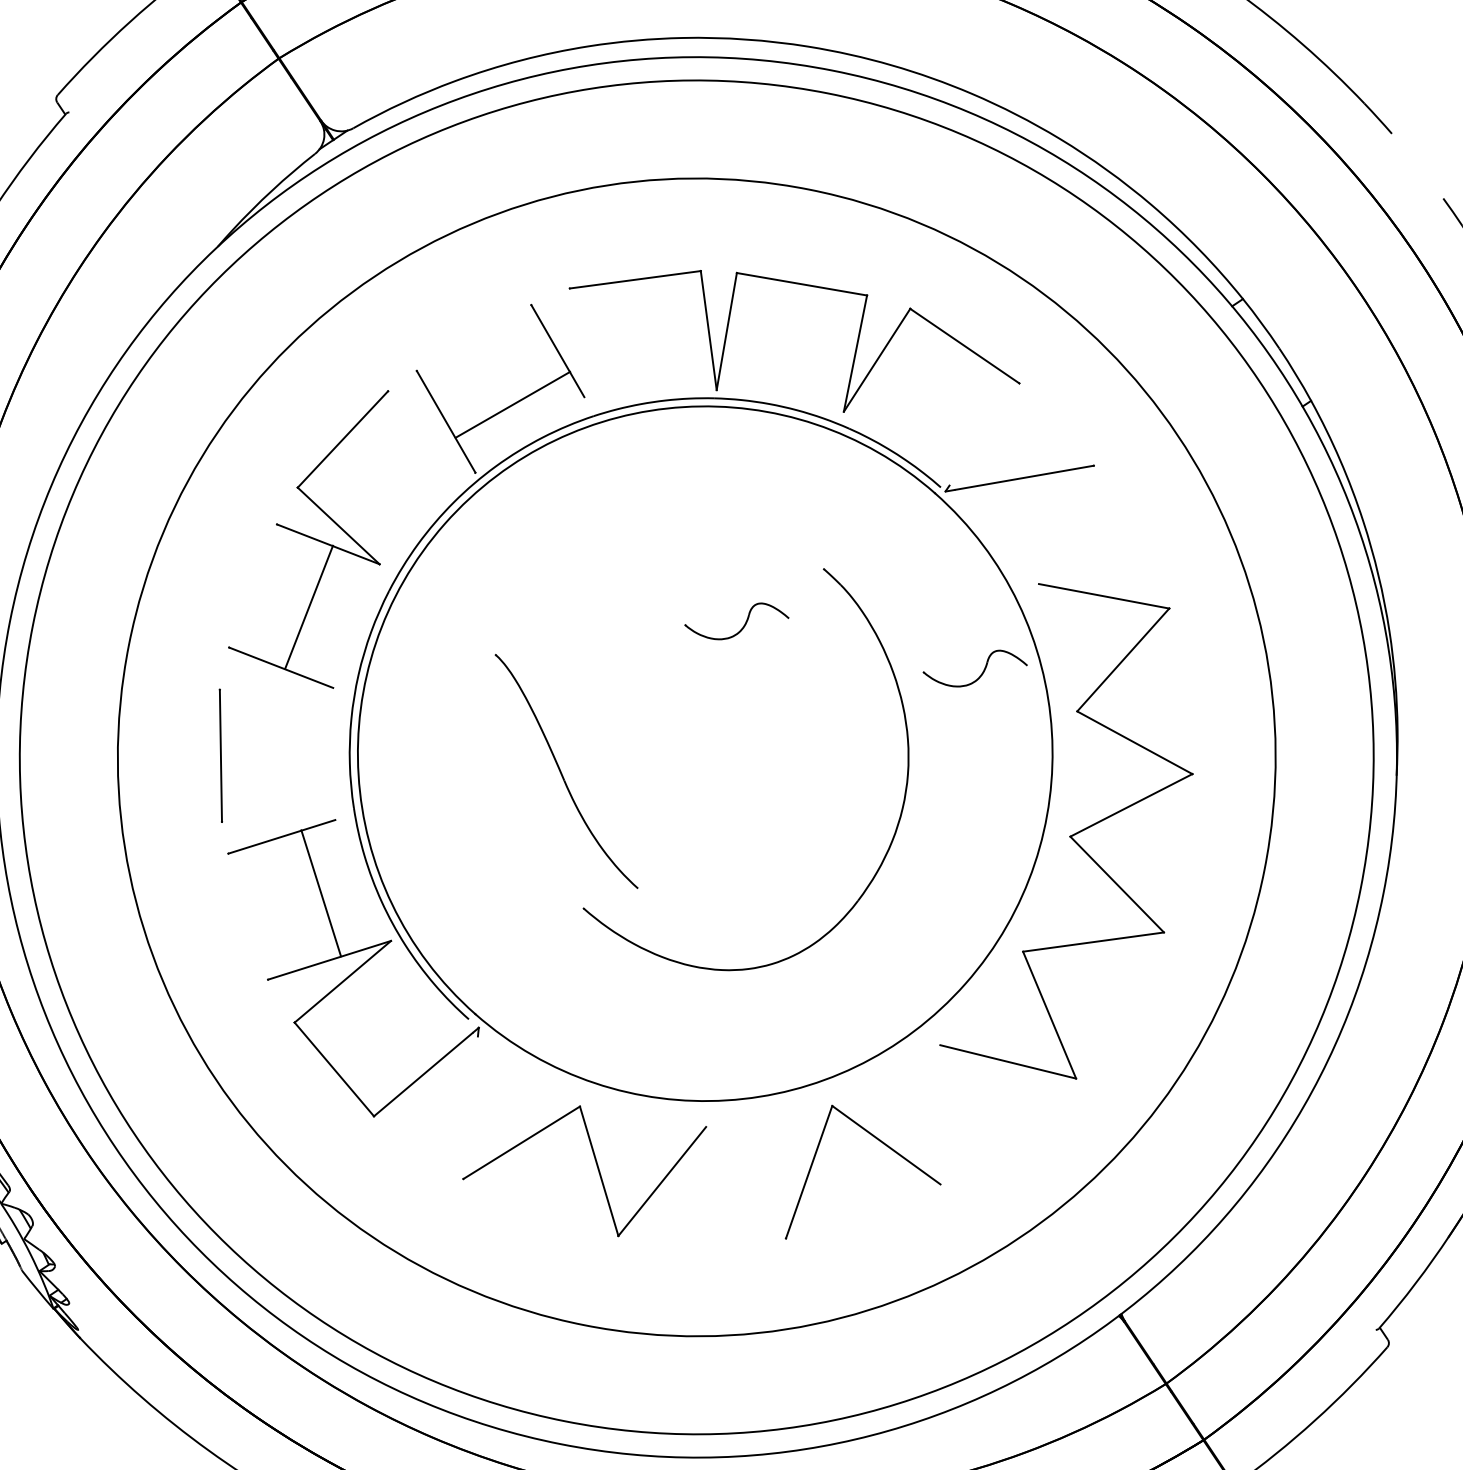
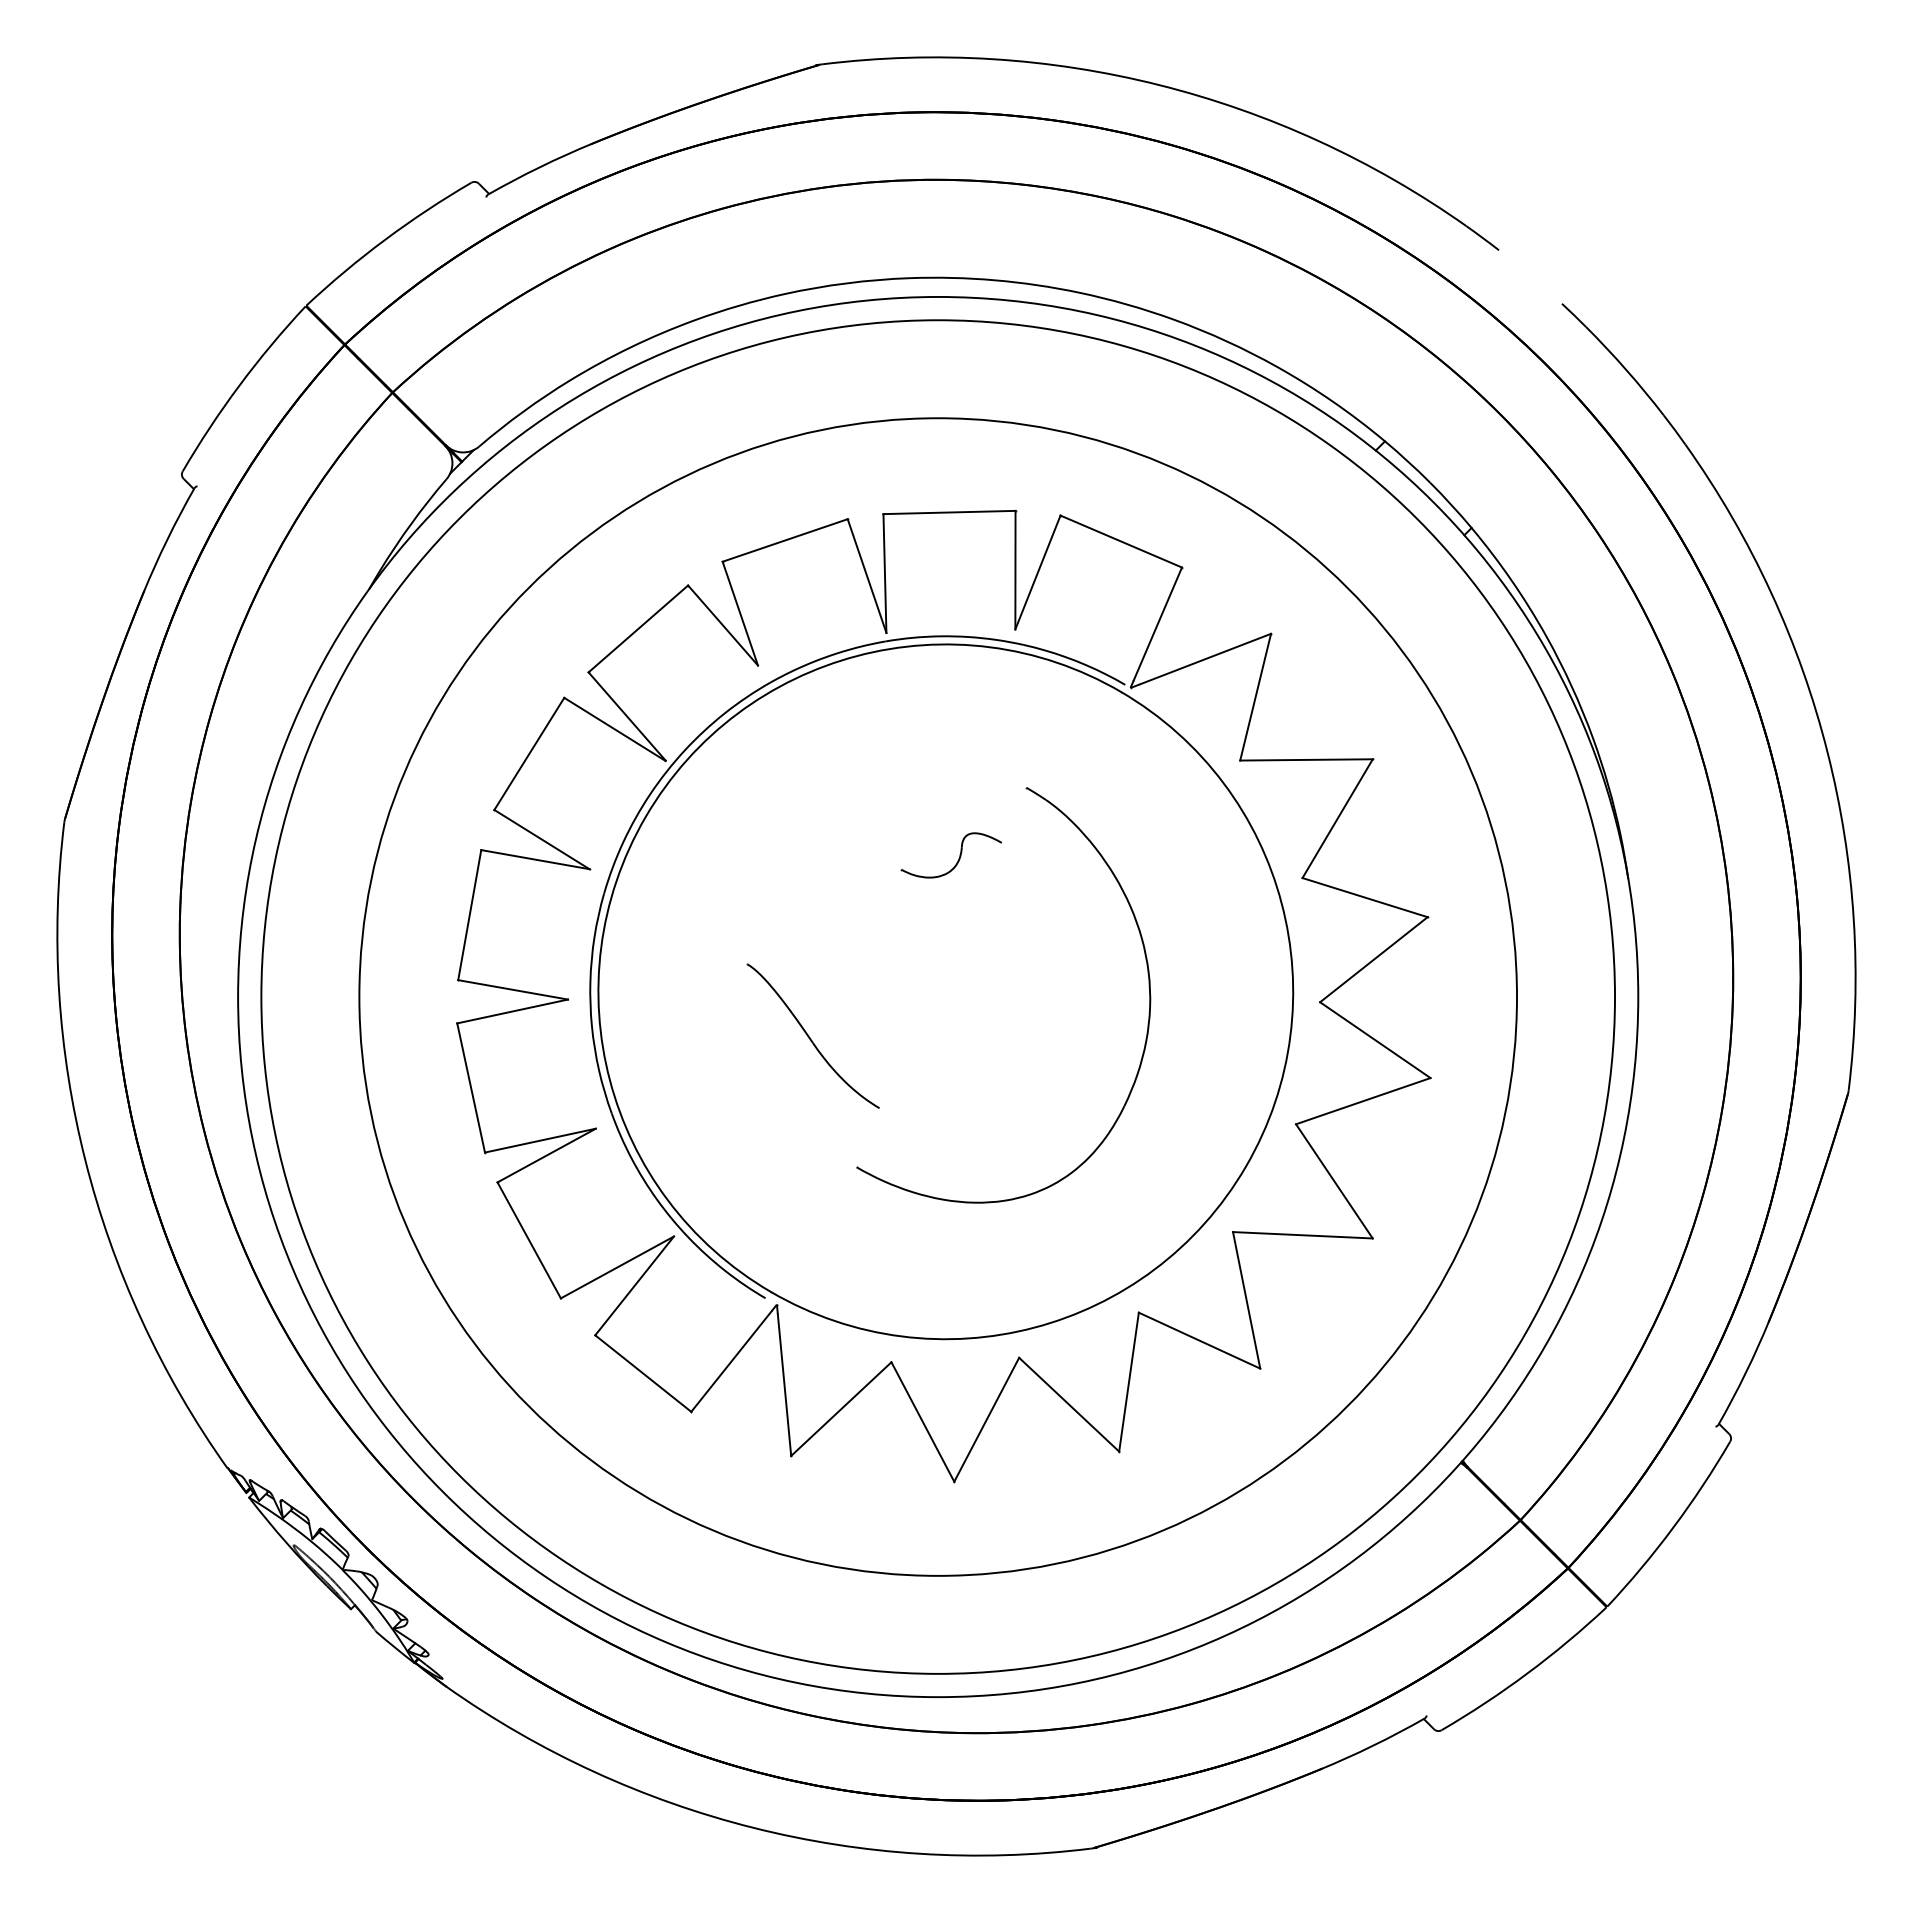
line: (576, 342) -> (739, 613), added
line: (513, 404) -> (638, 628), moved
line: (431, 431) -> (614, 728), added
line: (984, 433) -> (1157, 623), added
line: (1066, 524) -> (1255, 696), added
line: (308, 607) -> (469, 915), moved
part: (981, 672) -> (1201, 858), removed
line: (276, 688) -> (512, 1011), added
part: (565, 770) -> (812, 1035), size x0.71
line: (277, 820) -> (539, 1140), added
line: (320, 893) -> (528, 1240), moved
line: (470, 1107) -> (784, 1384), added
line: (940, 1114) -> (1246, 1300), added
line: (746, 1182) -> (1069, 1404), added

